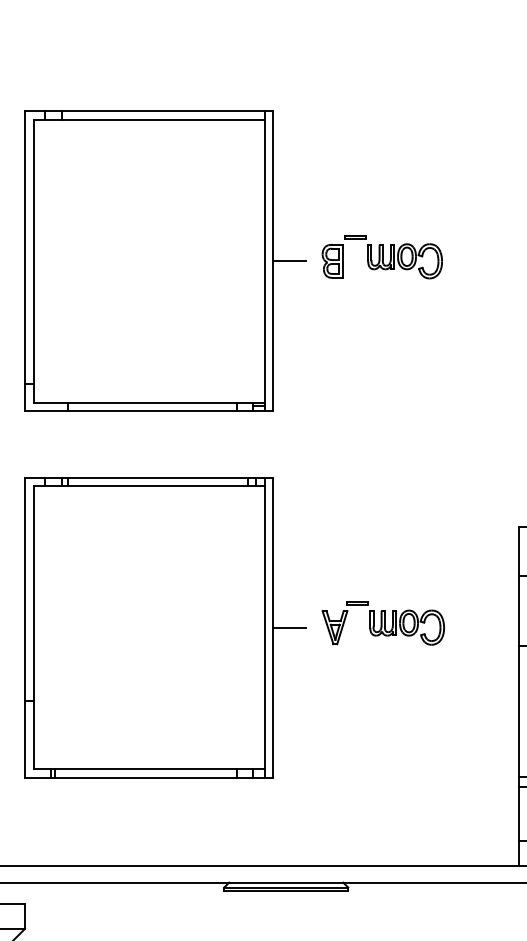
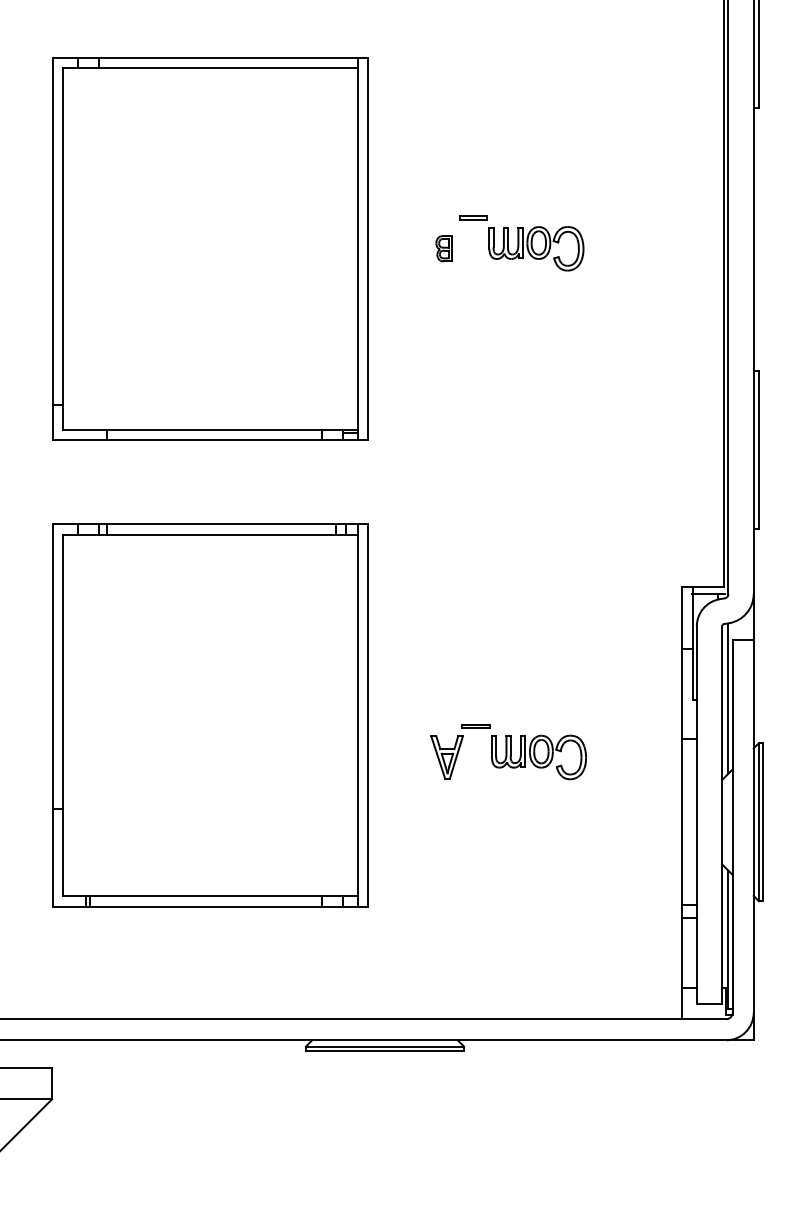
line: (289, 261) -> (389, 248), removed
part: (332, 261) -> (443, 248), size x0.6
part: (383, 623) -> (508, 752), moved
line: (289, 627) -> (389, 715), removed

